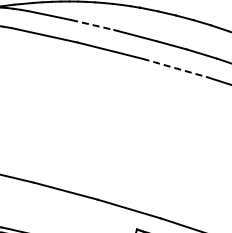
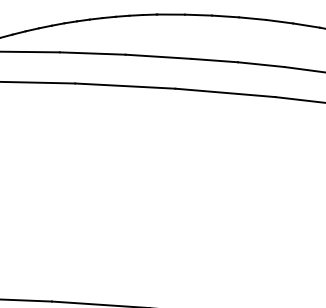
line: (93, 25) -> (93, 53), dashed -> solid
line: (174, 68) -> (225, 93), dashed -> solid

